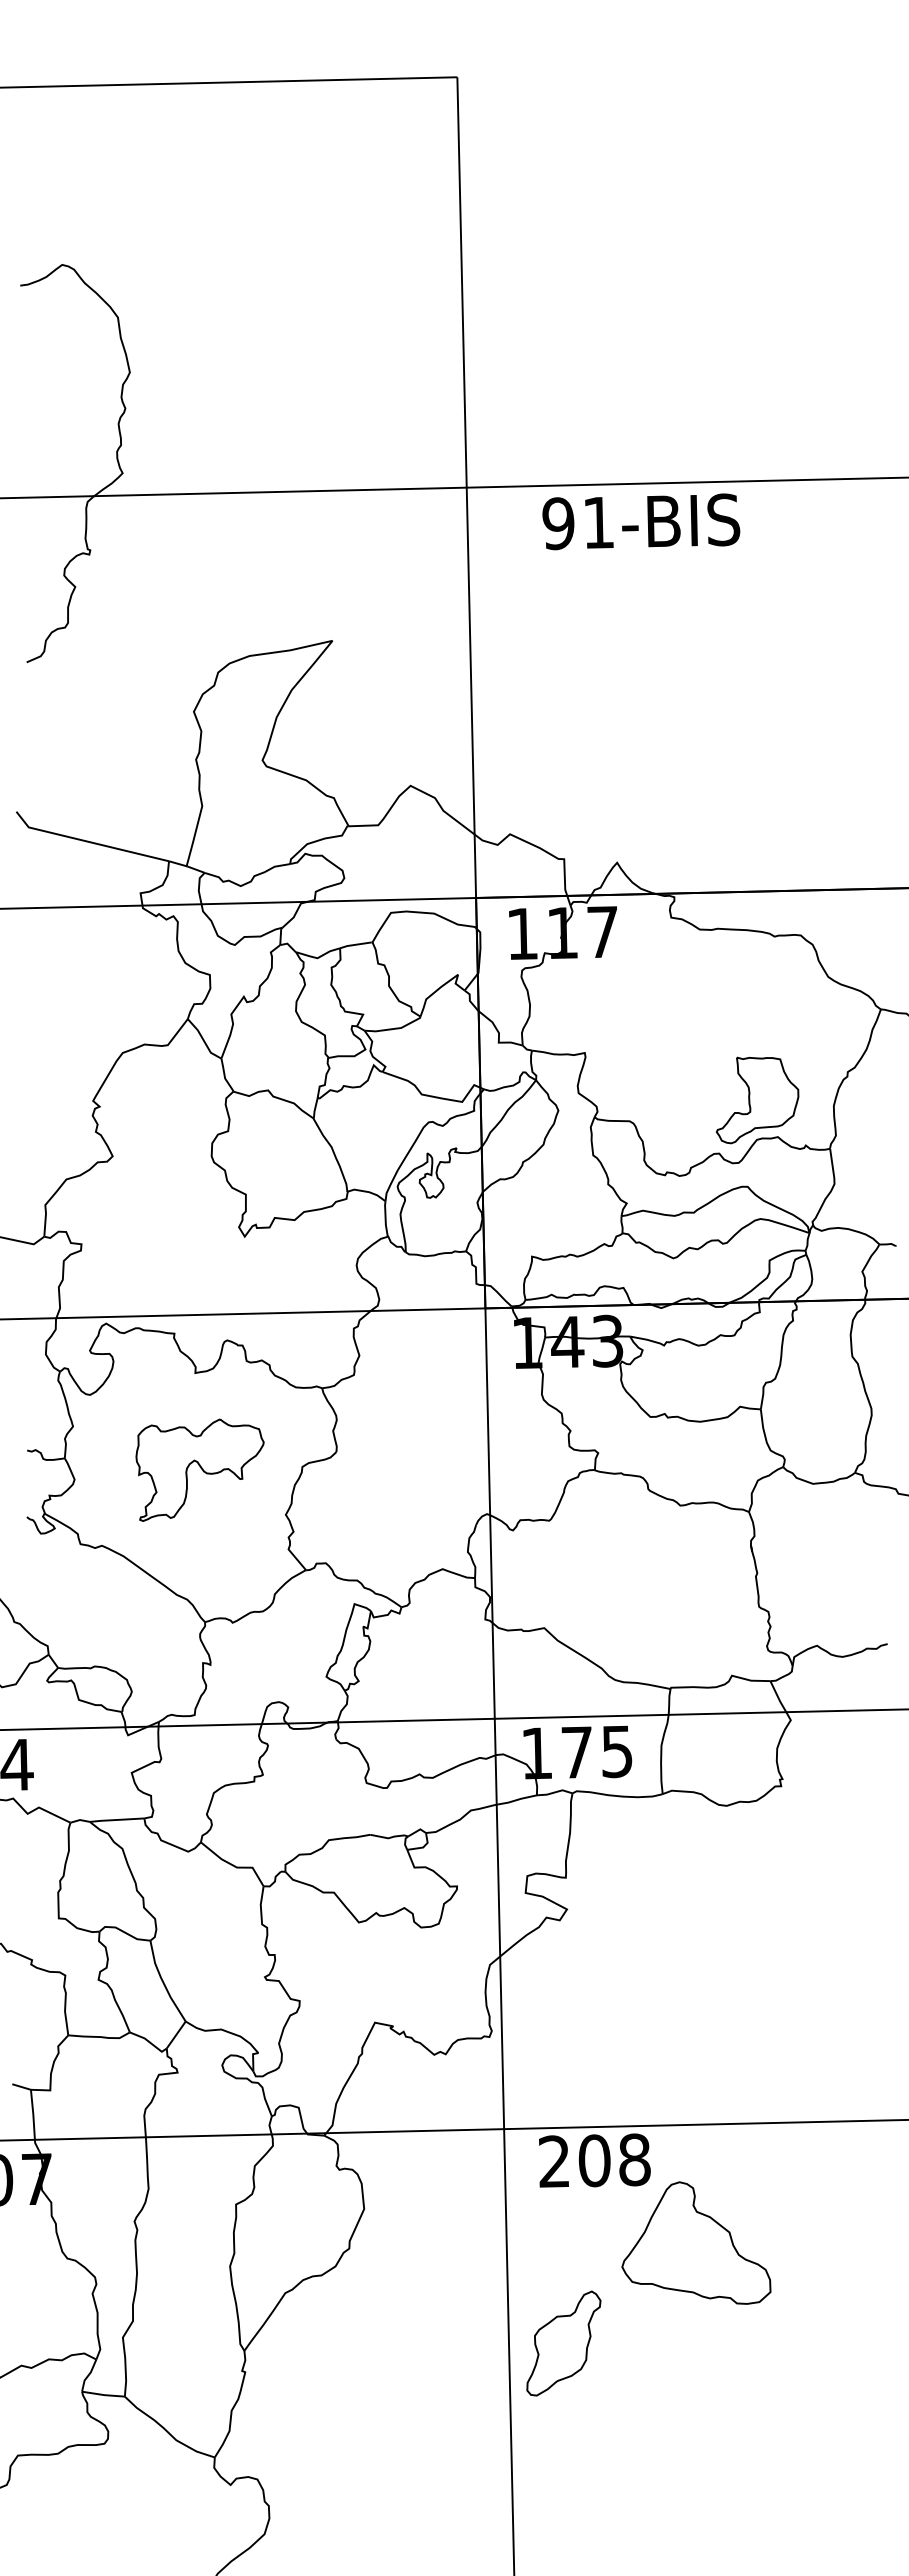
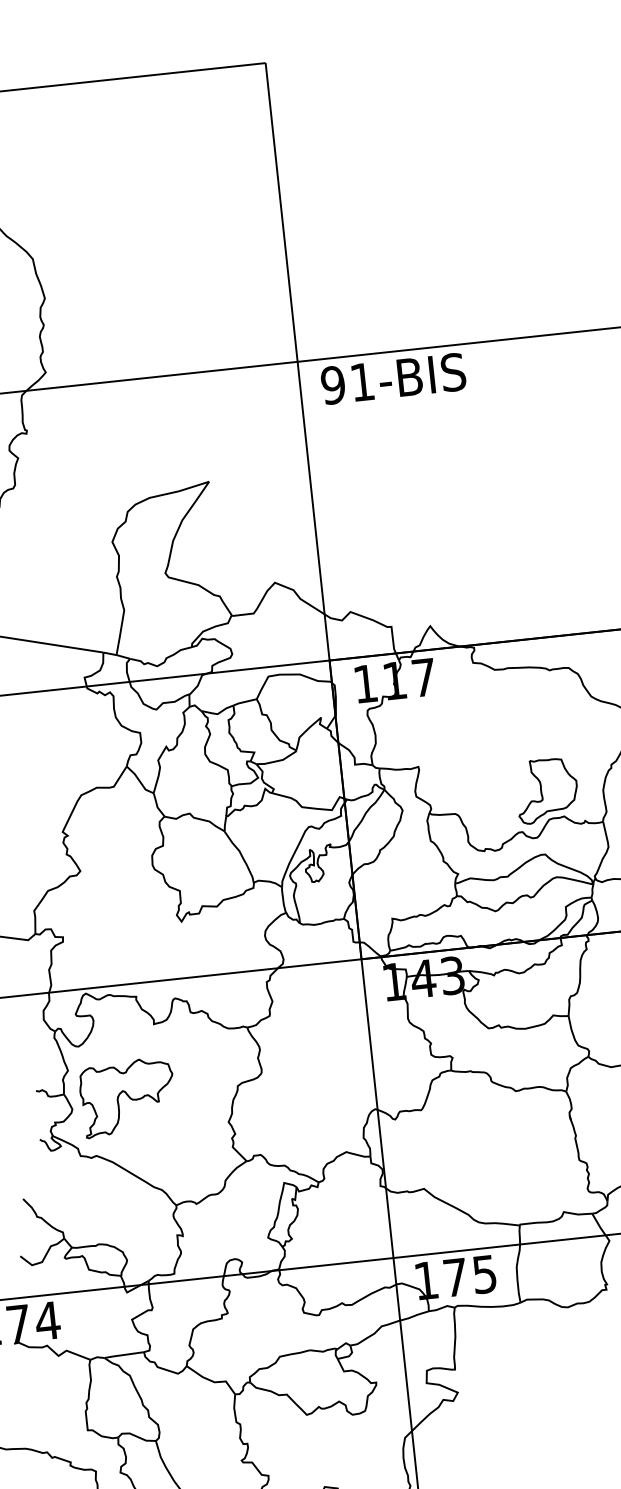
text: (641, 521) -> (393, 378), moved
part: (199, 1469) -> (127, 1097), moved

